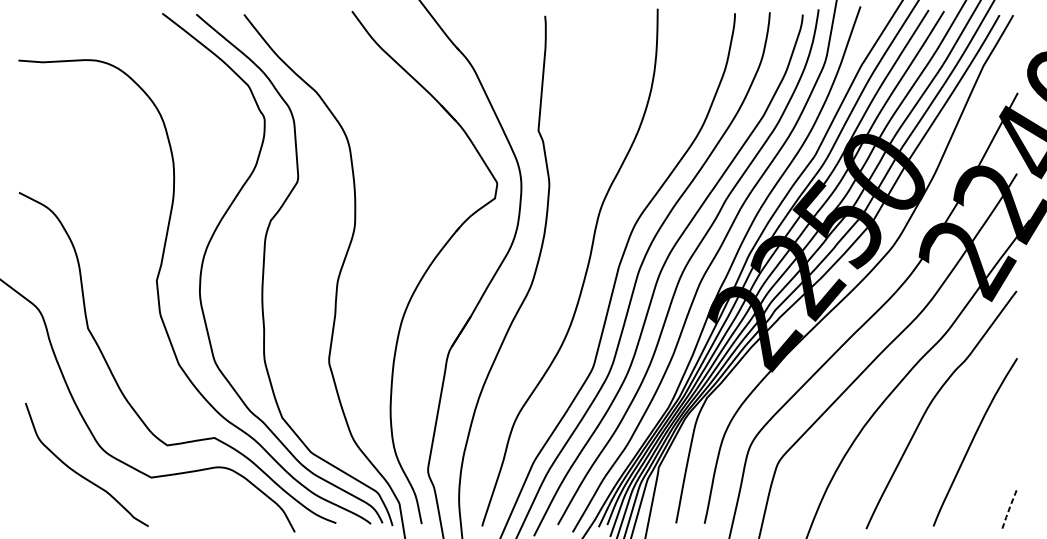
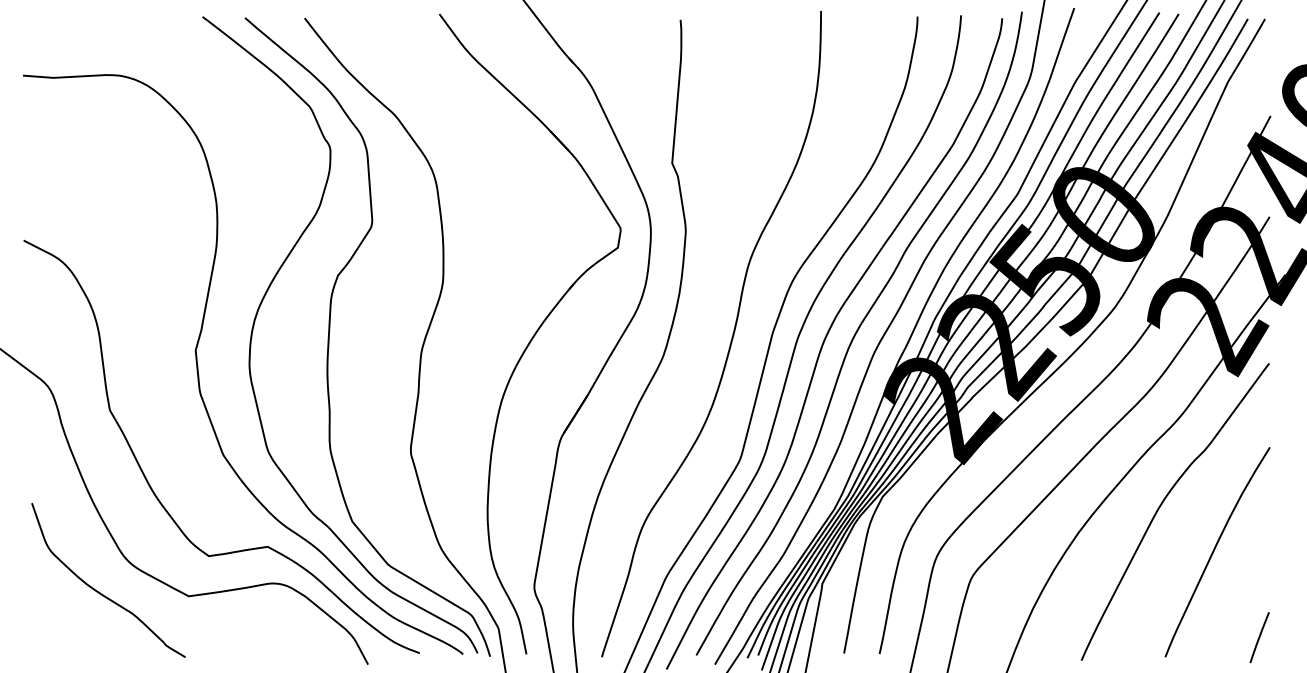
line: (1008, 510) -> (1259, 637), dashed -> solid

